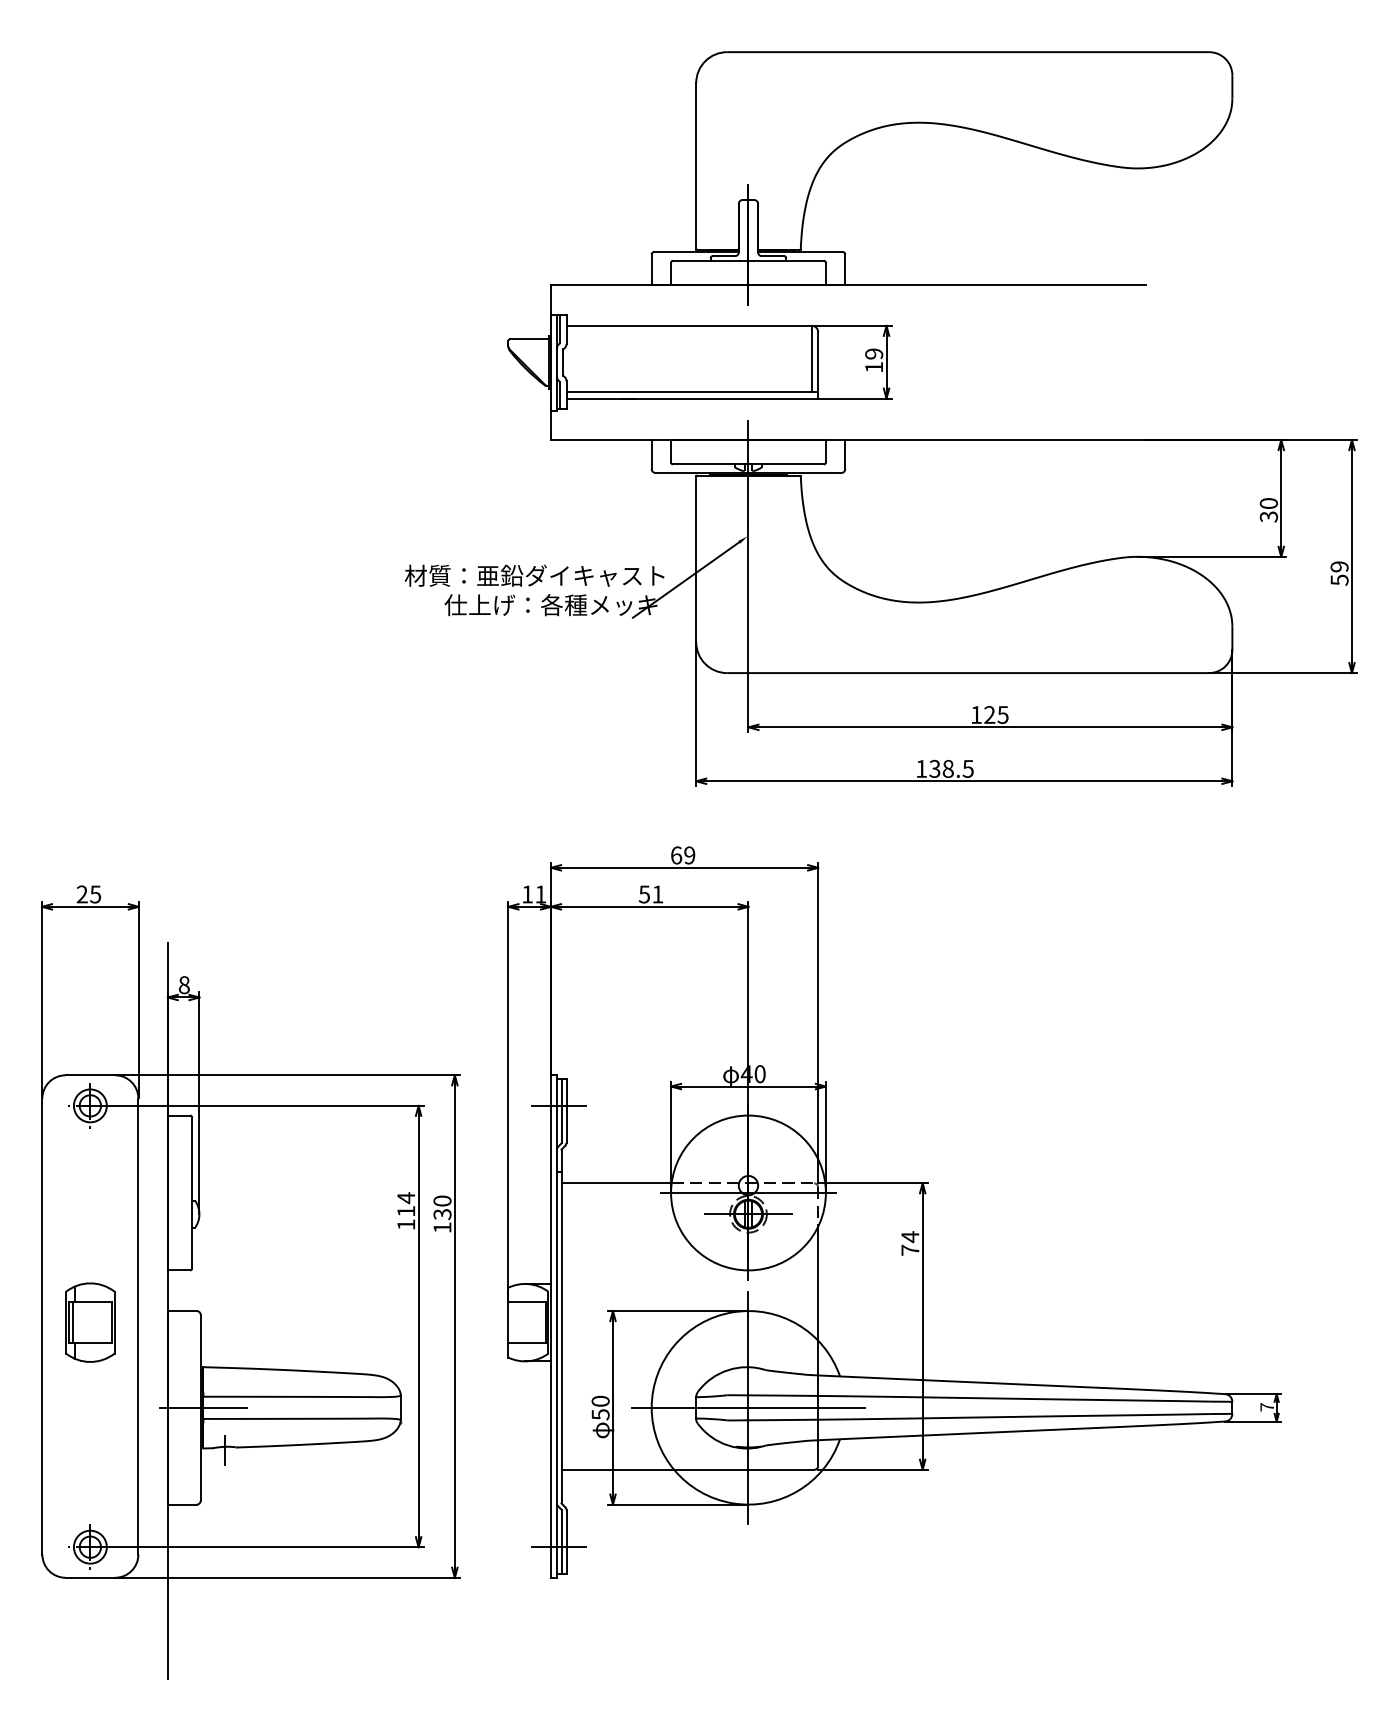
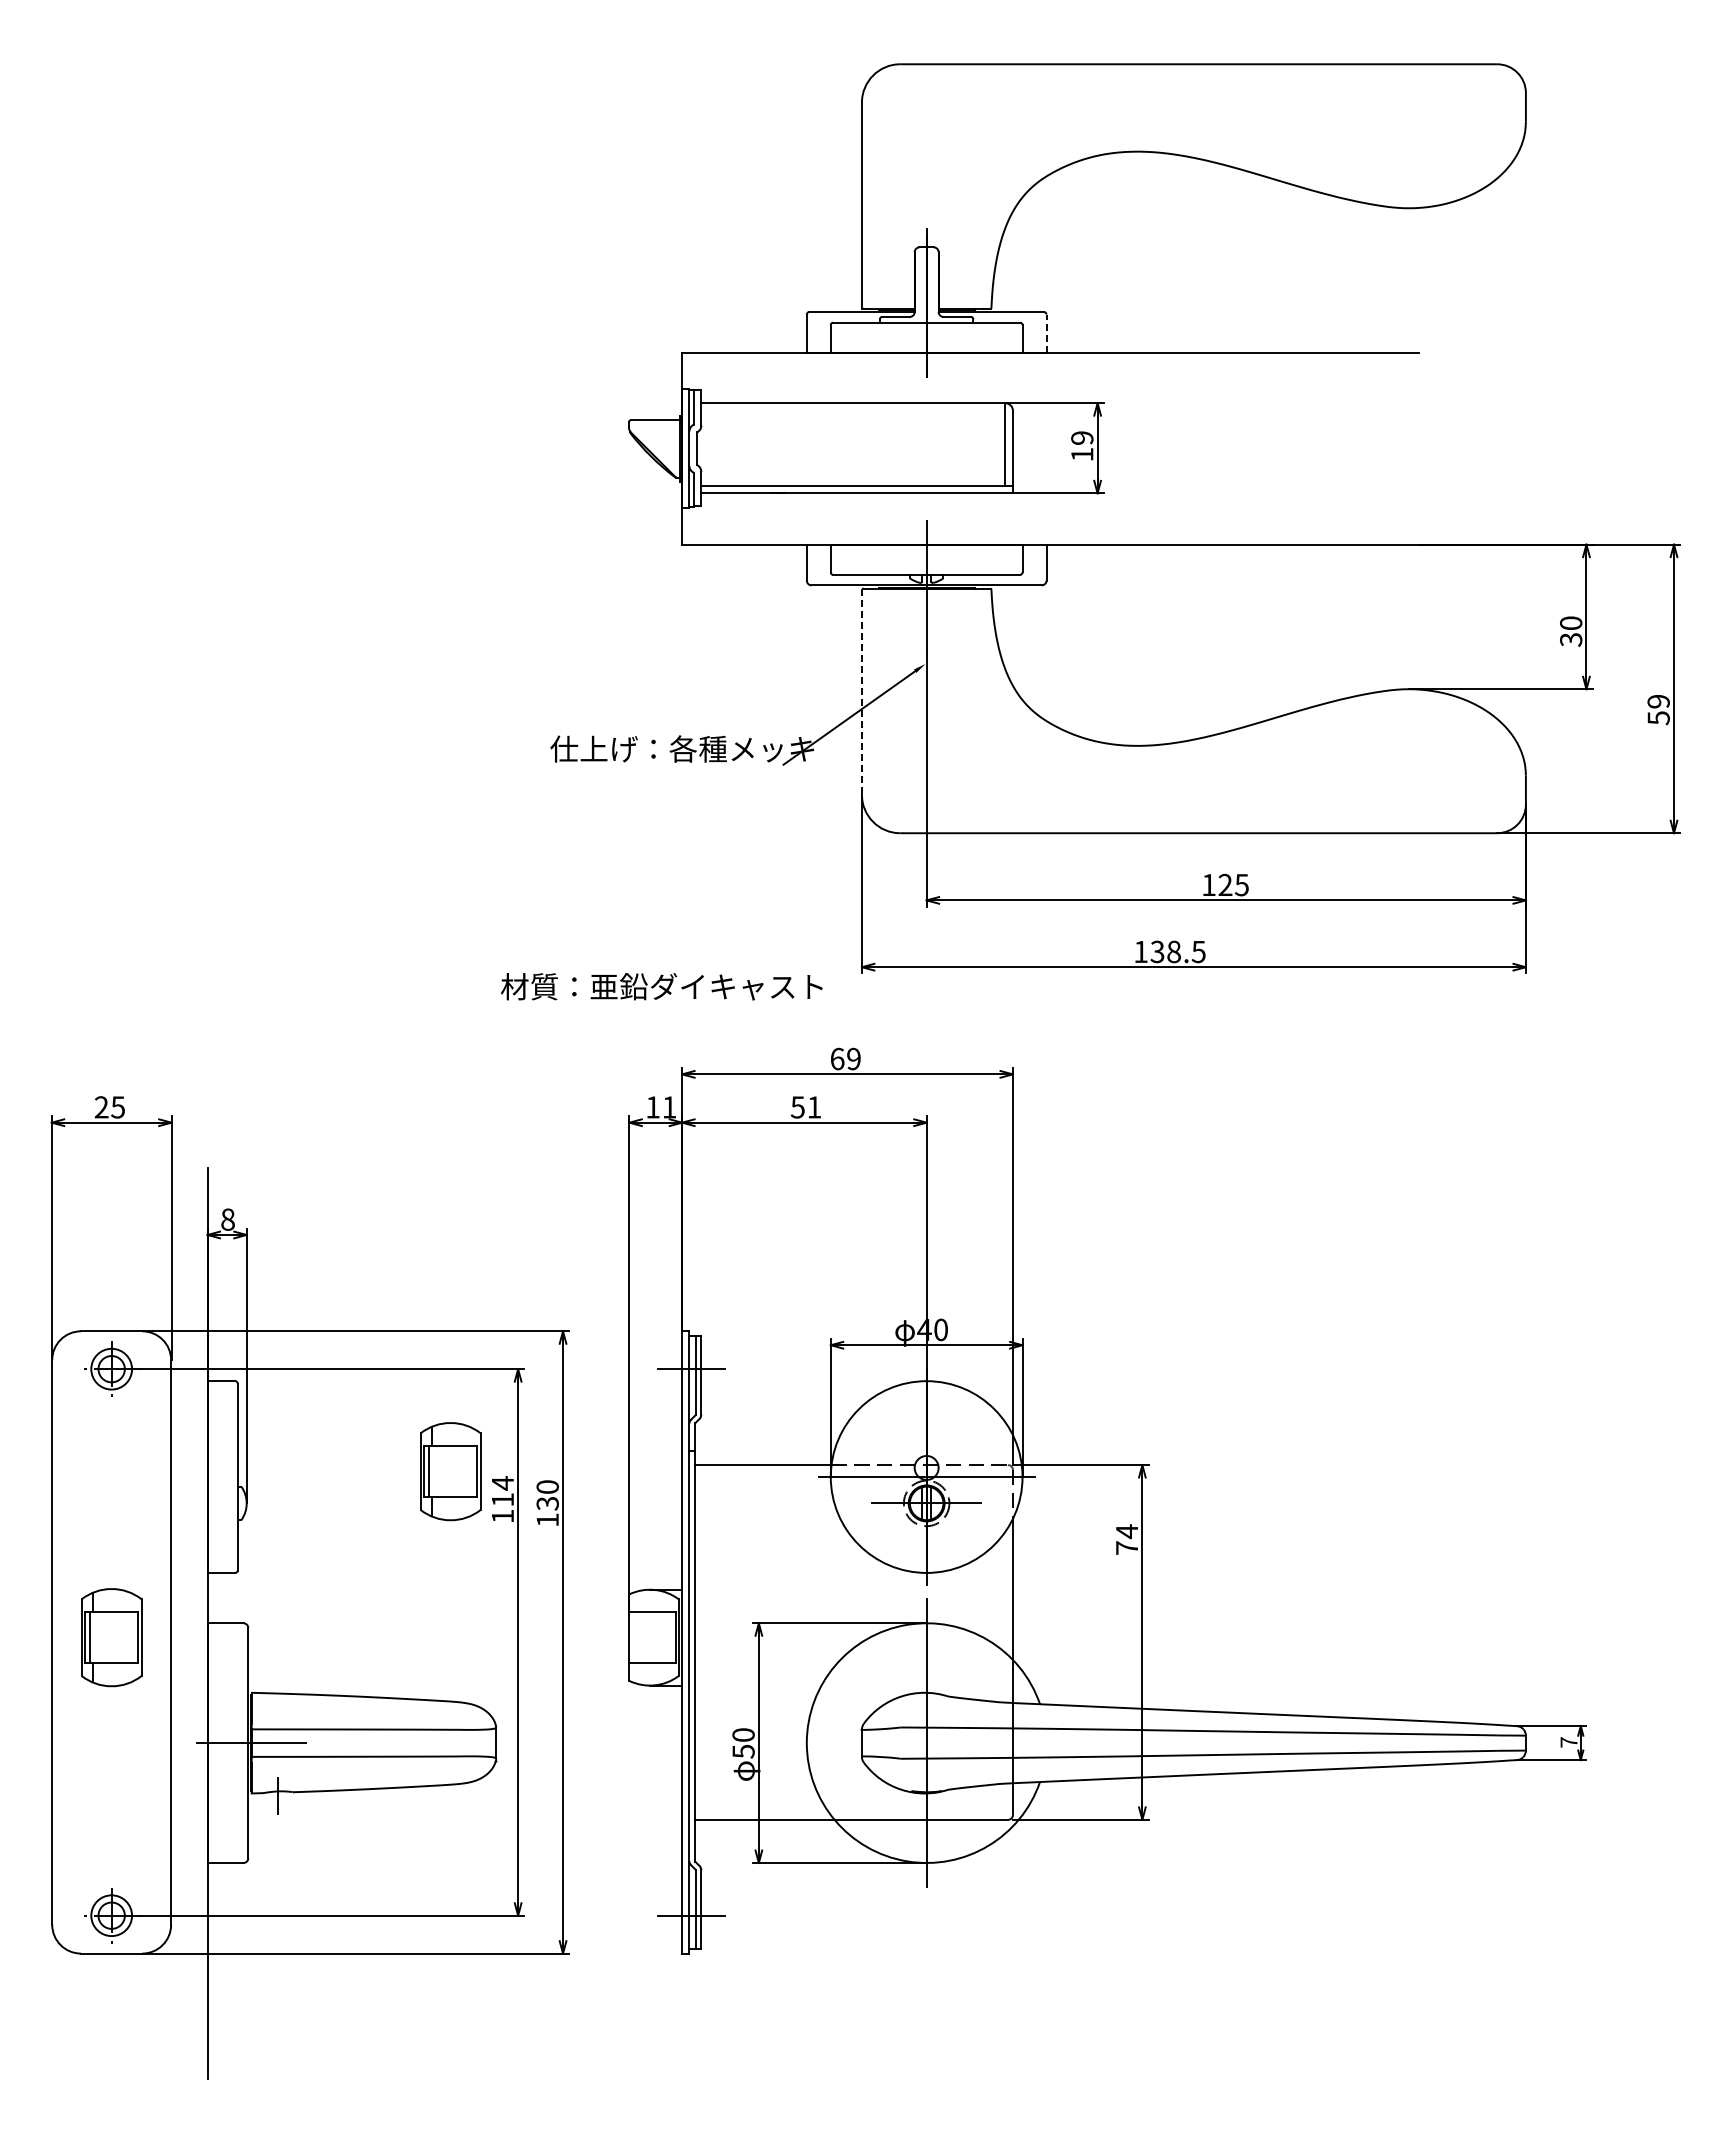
line: (845, 269) -> (1046, 333), solid -> dashed
line: (695, 559) -> (861, 692), solid -> dashed
text: (534, 575) -> (661, 986), moved
part: (363, 1188) -> (450, 1471), added
line: (748, 1408) -> (926, 1743), removed

